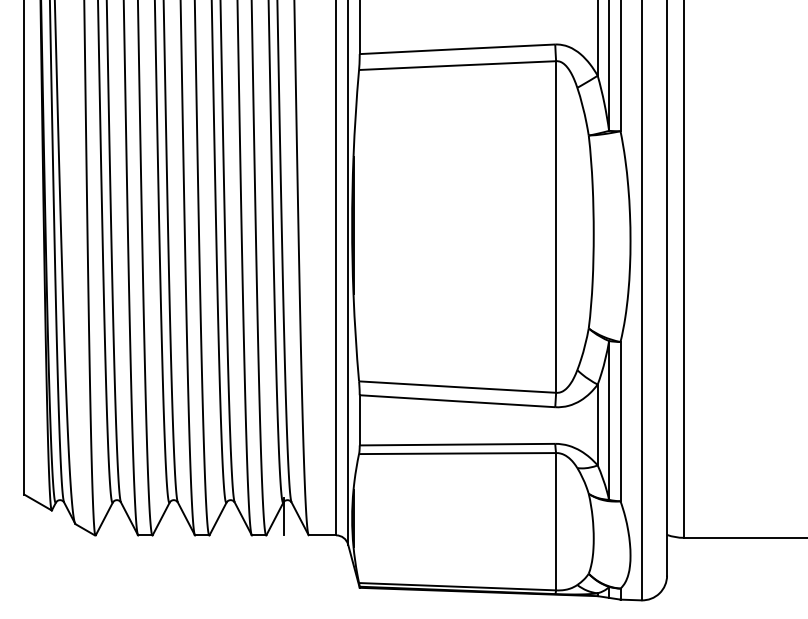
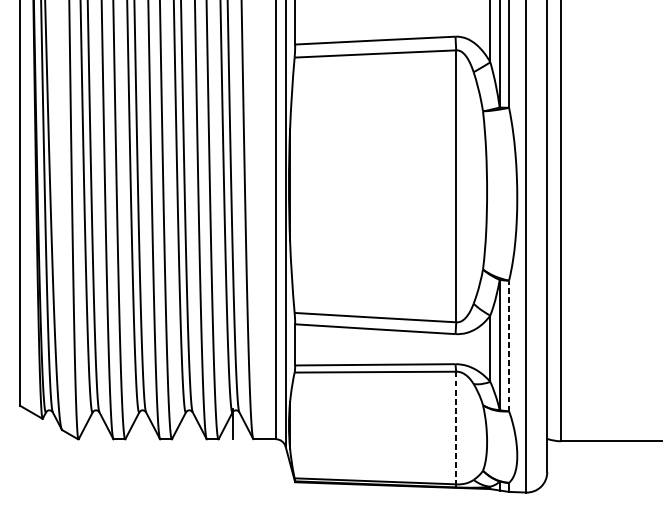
line: (620, 421) -> (509, 345), solid -> dashed
line: (556, 521) -> (456, 427), solid -> dashed

